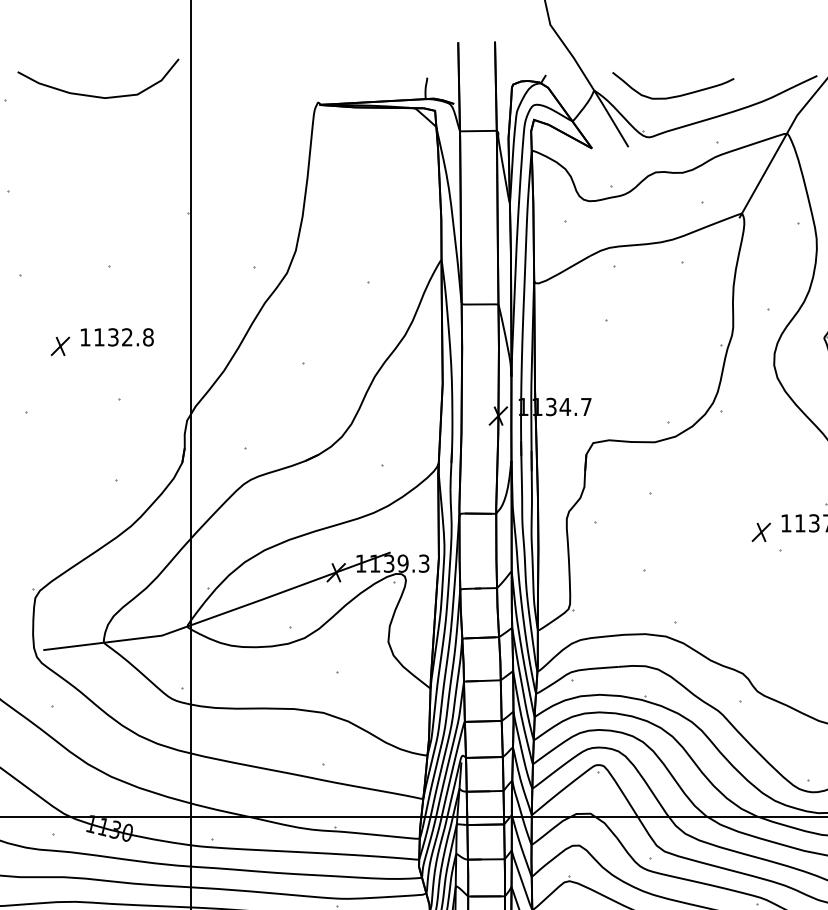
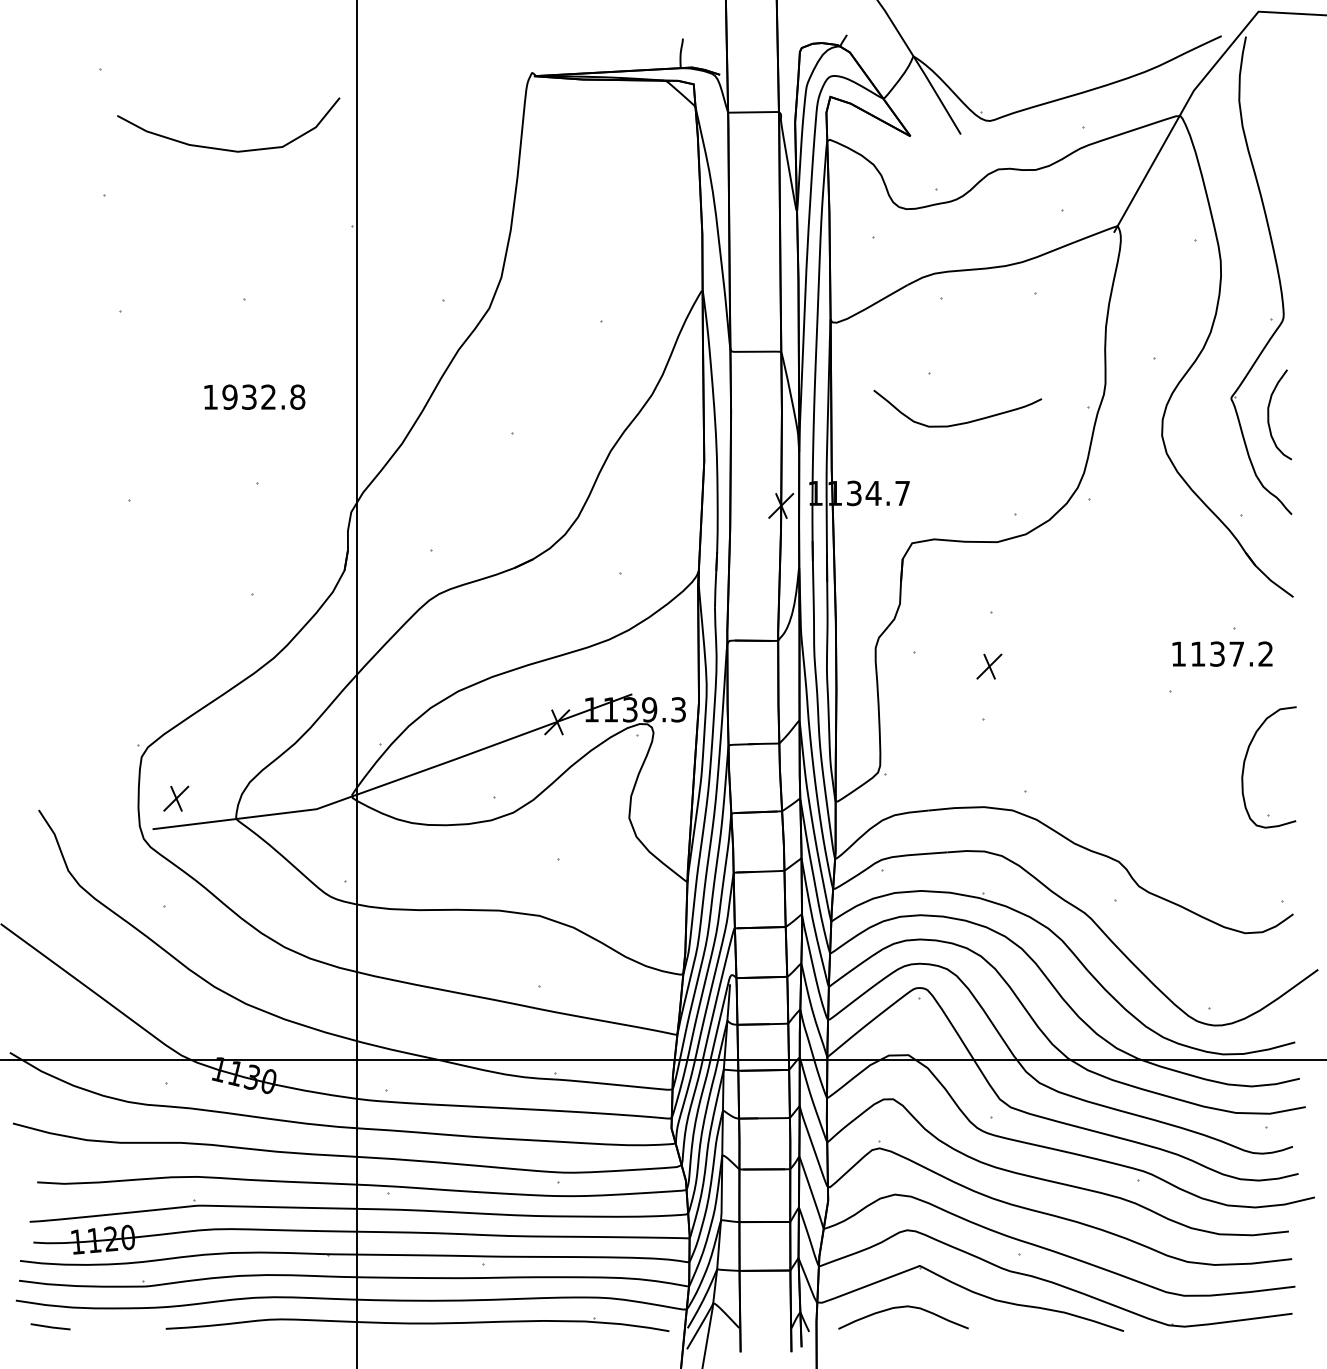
curve: (94, 95) -> (223, 148), moved
curve: (676, 95) -> (962, 422), moved
text: (98, 336) -> (229, 396), 1132.8 -> 1932.8
part: (60, 346) -> (176, 798), moved
part: (761, 532) -> (989, 666), moved

